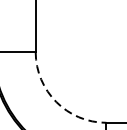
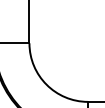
arc: (56, 101) -> (46, 84), dashed -> solid

